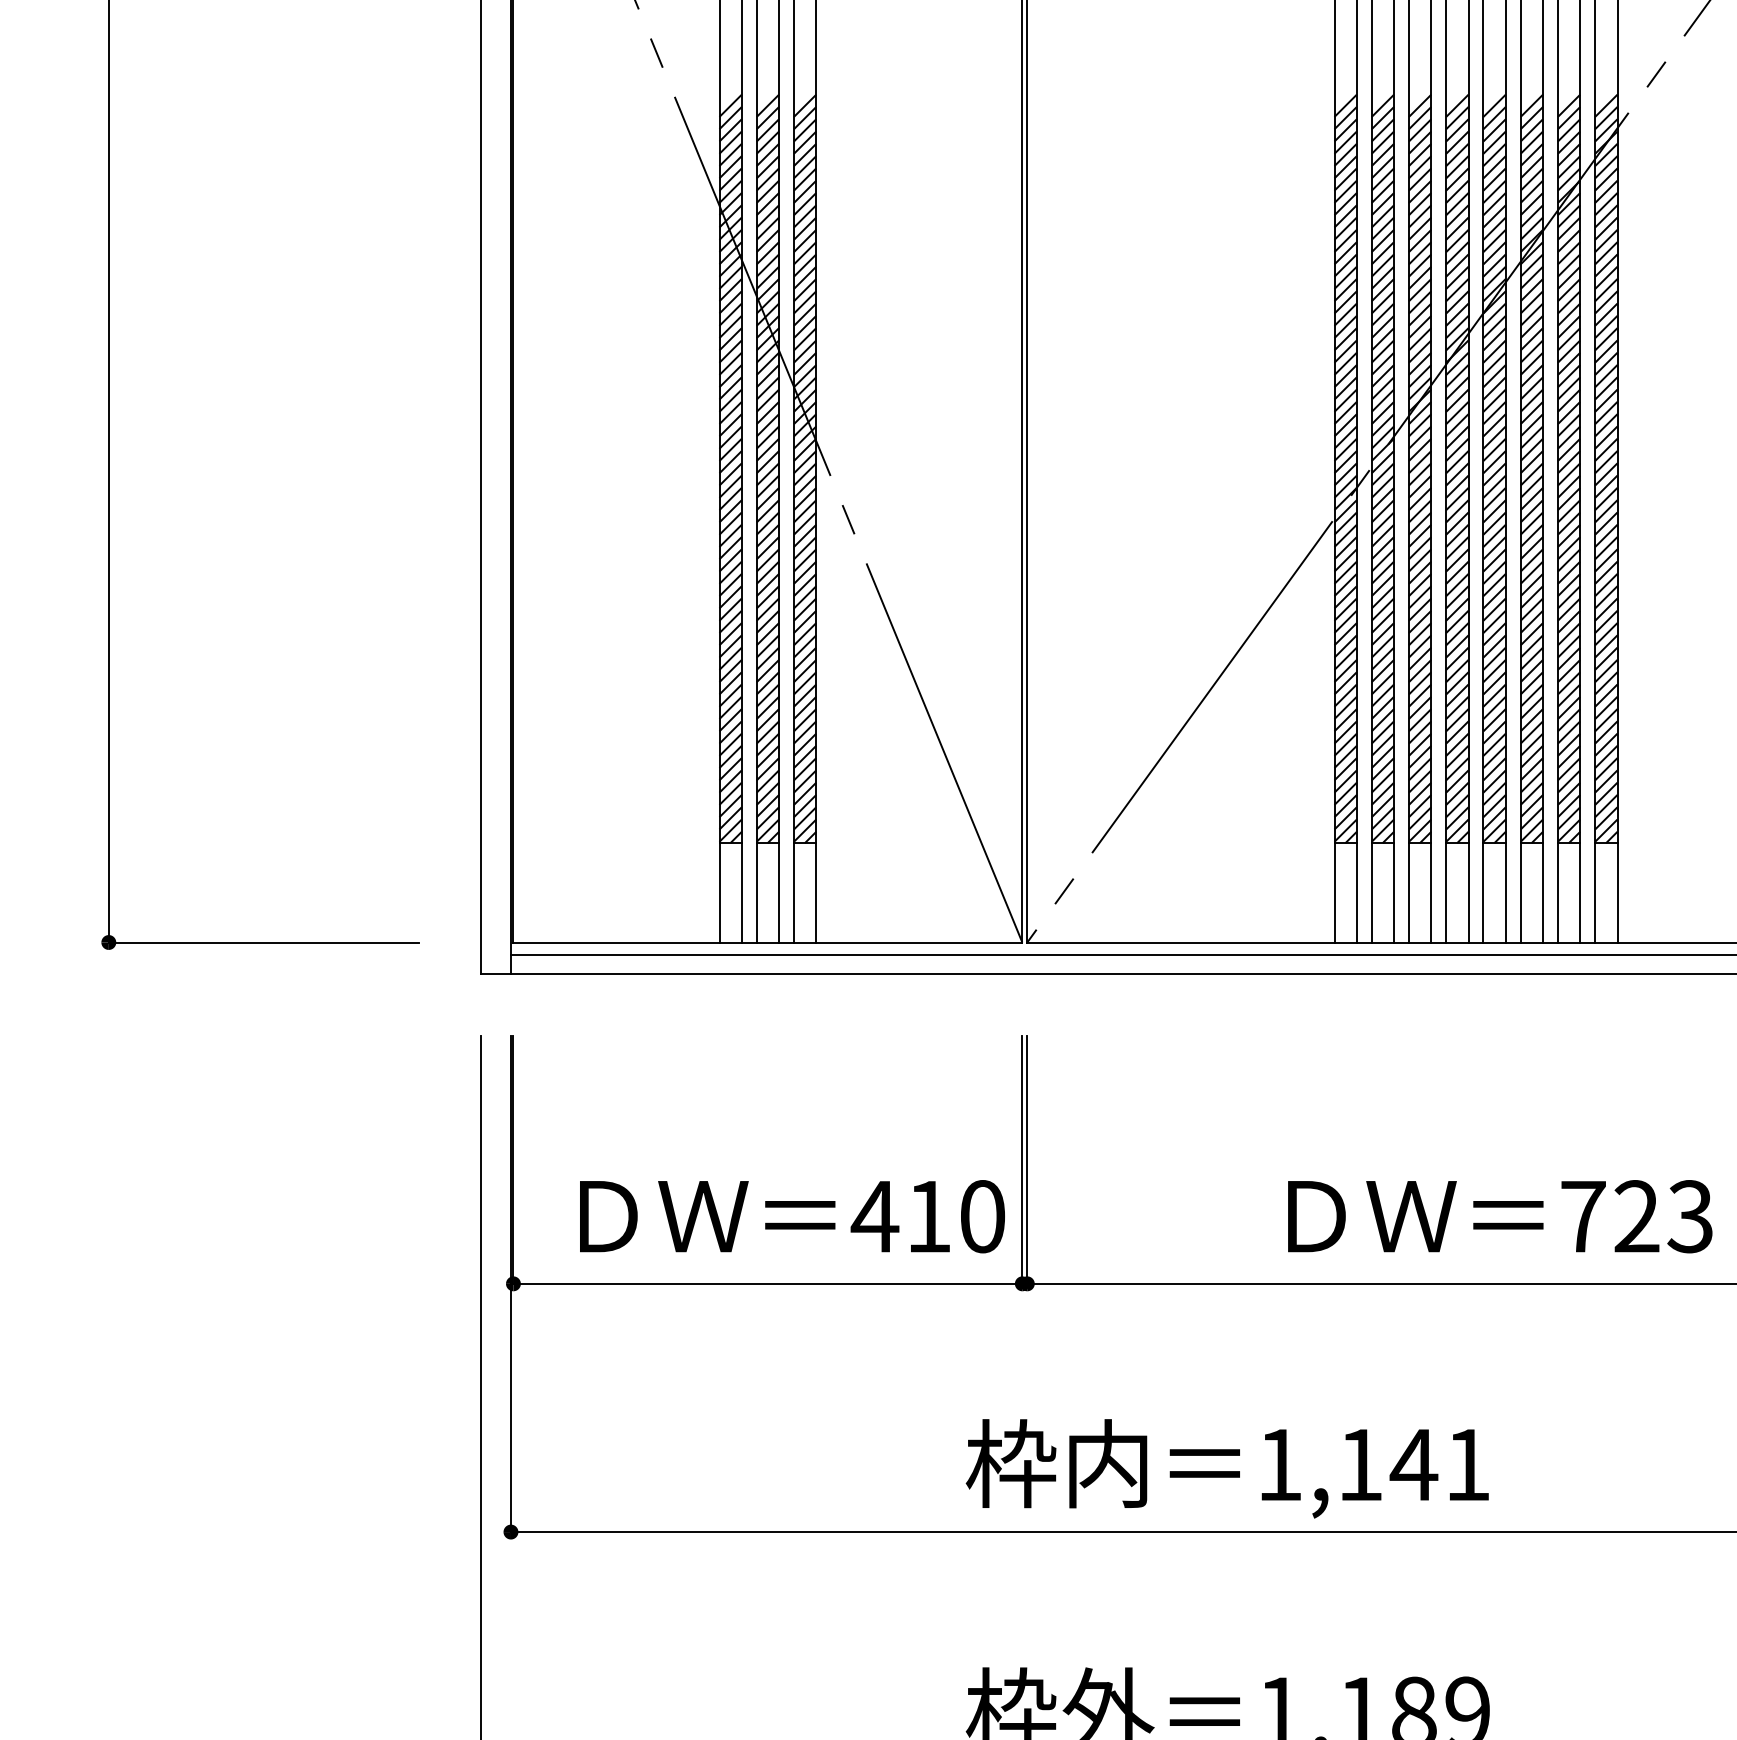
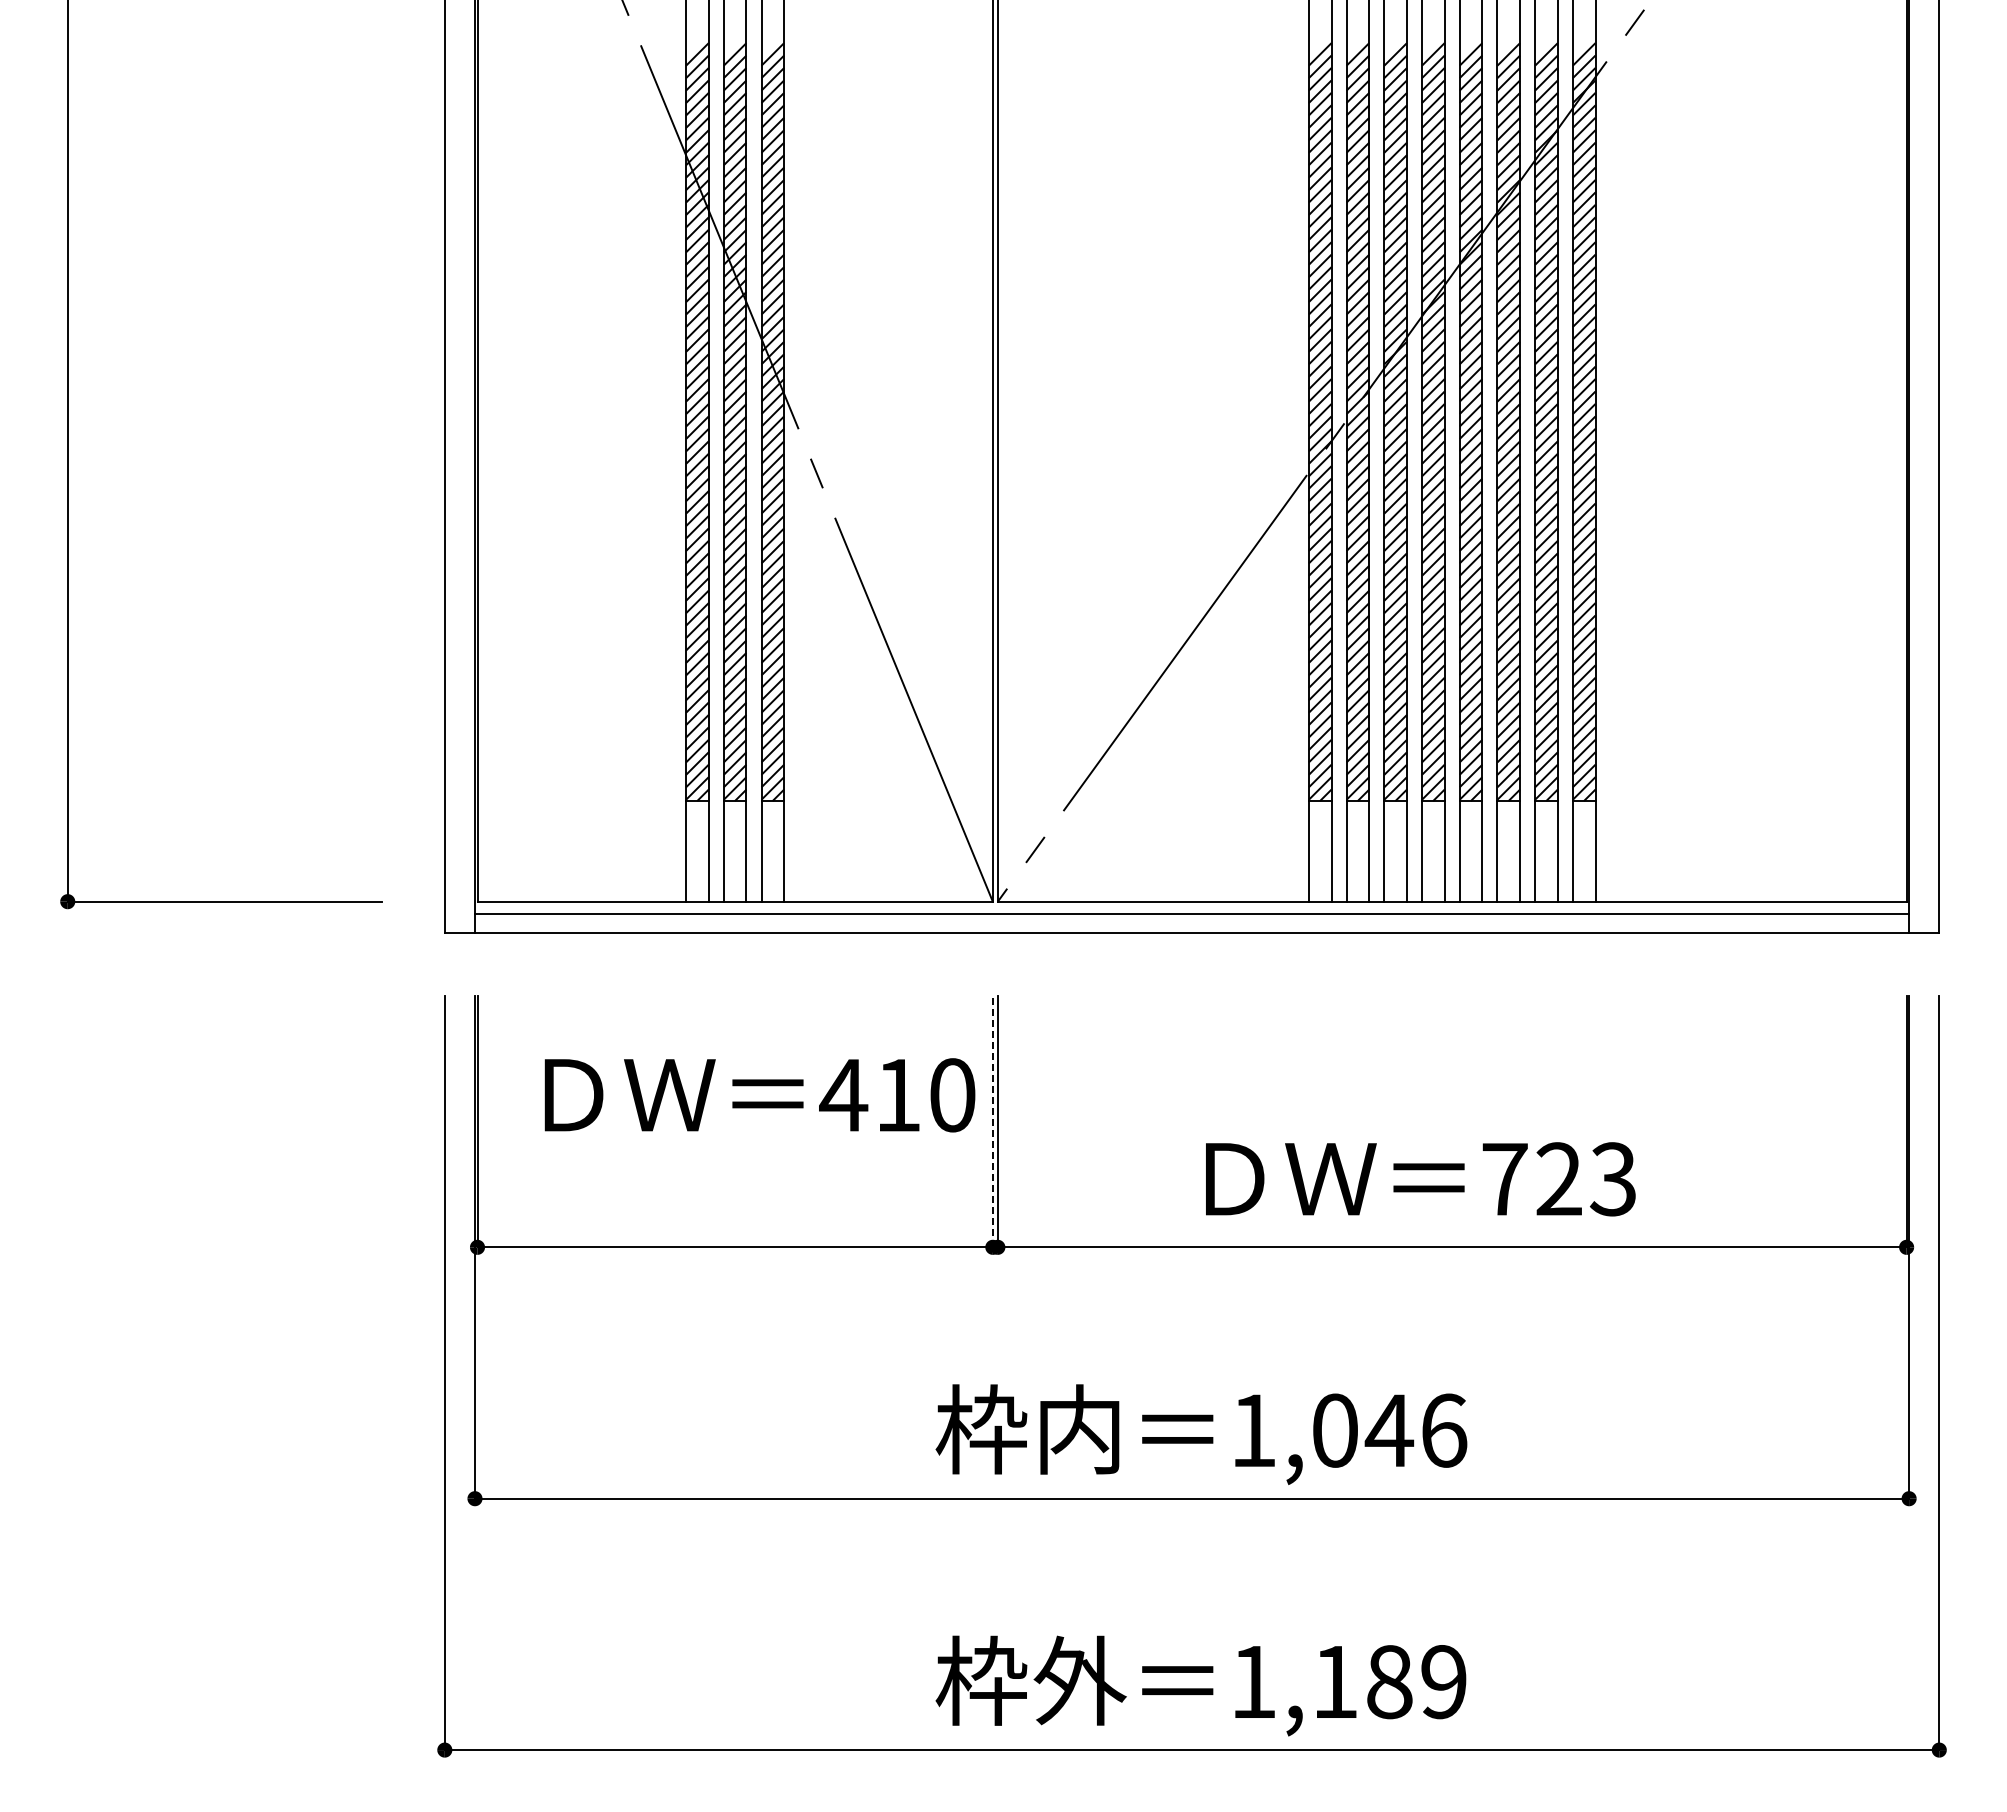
line: (1022, 1159) -> (992, 1121), solid -> dashed
text: (791, 1216) -> (759, 1095), moved
text: (1499, 1216) -> (1420, 1179), moved
text: (1415, 1464) -> (1390, 1430), 1,141 -> 1,046

